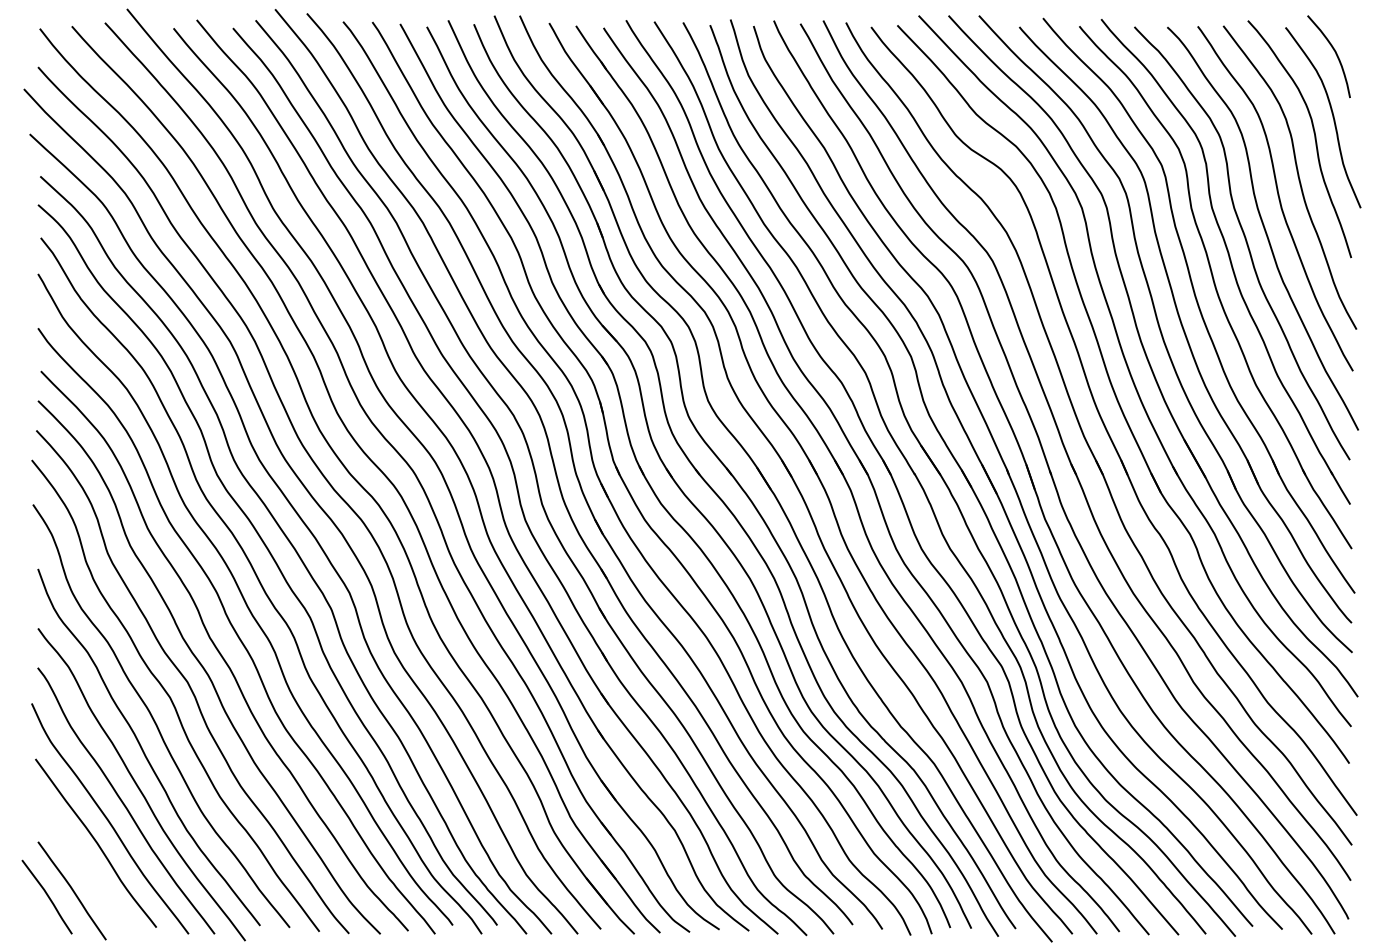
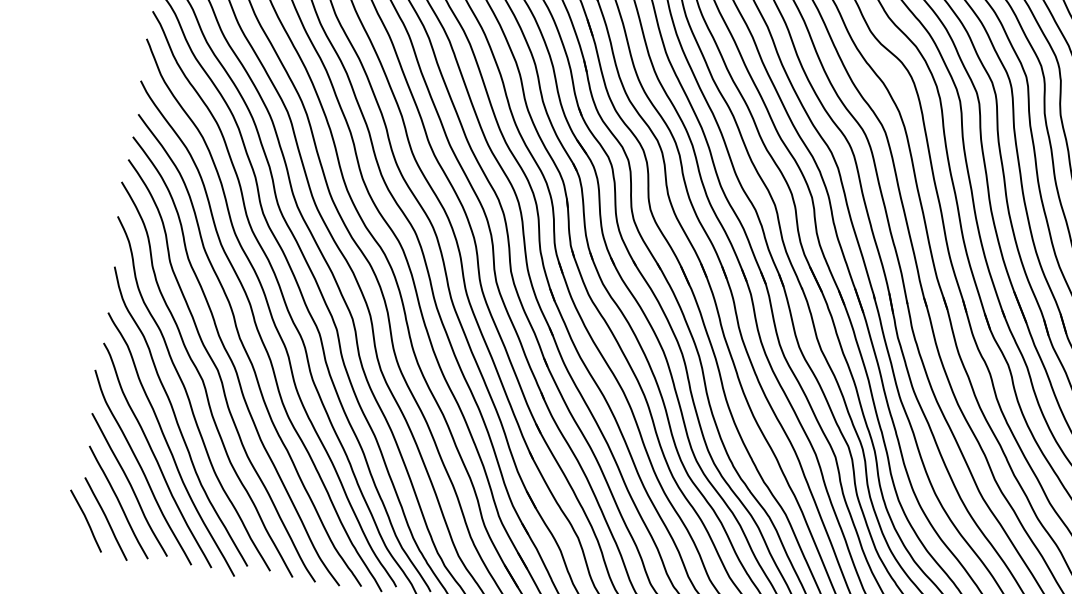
curve: (85, 867) -> (118, 502), added

